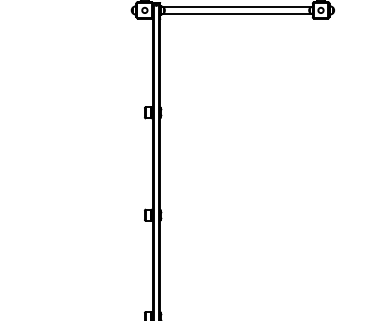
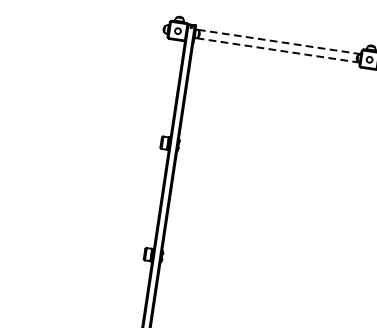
line: (236, 6) -> (278, 41), solid -> dashed
line: (236, 14) -> (277, 50), solid -> dashed

